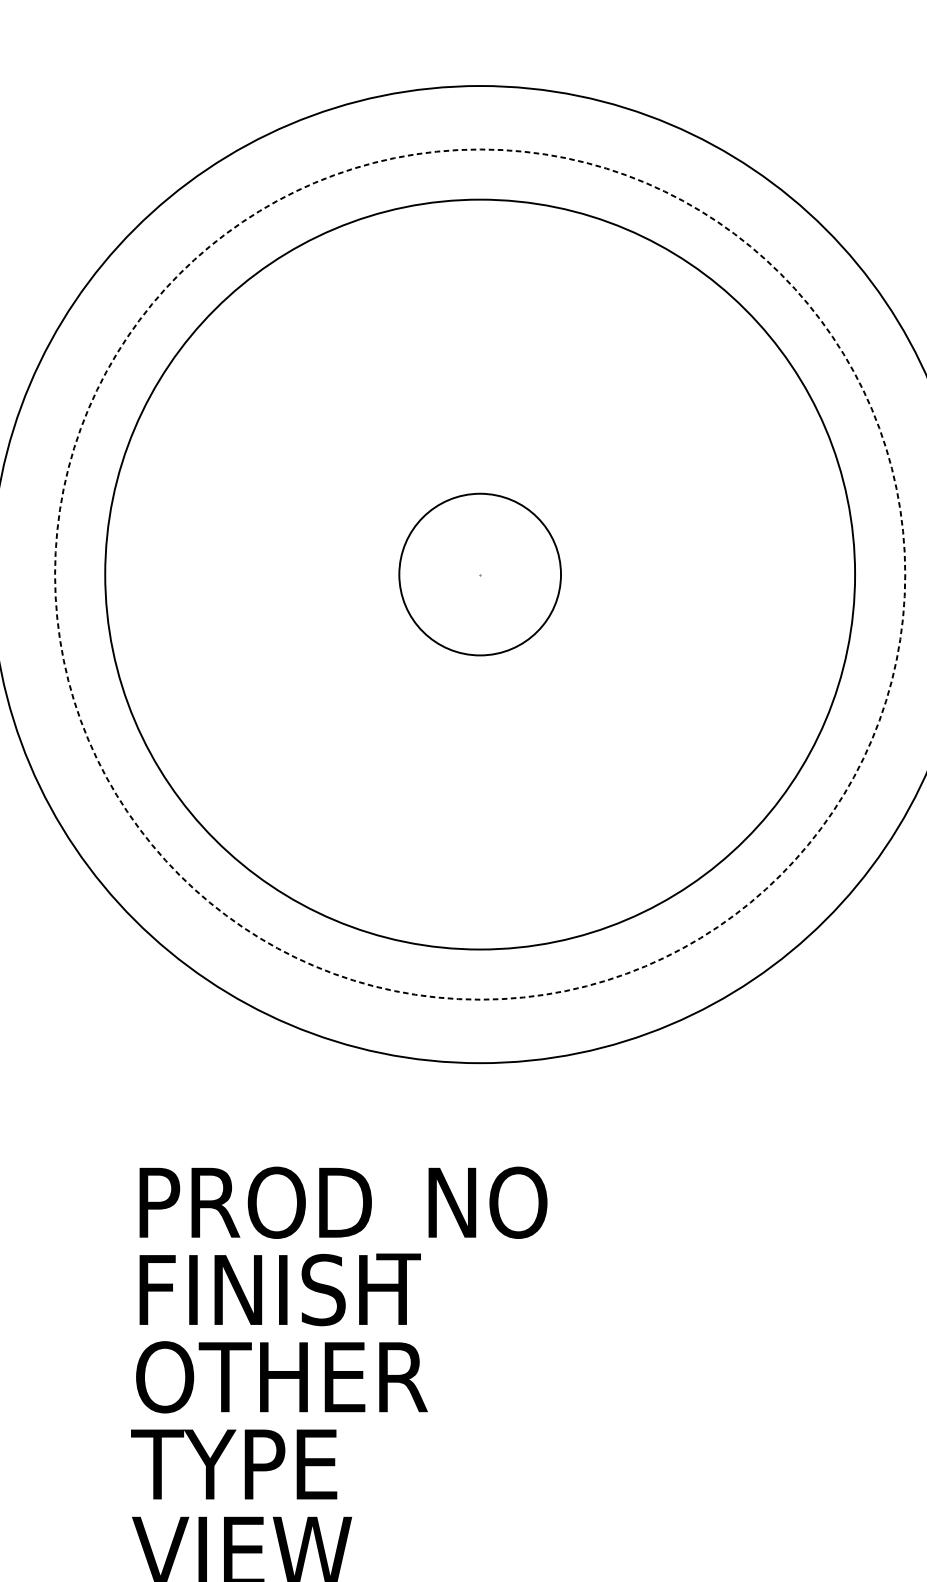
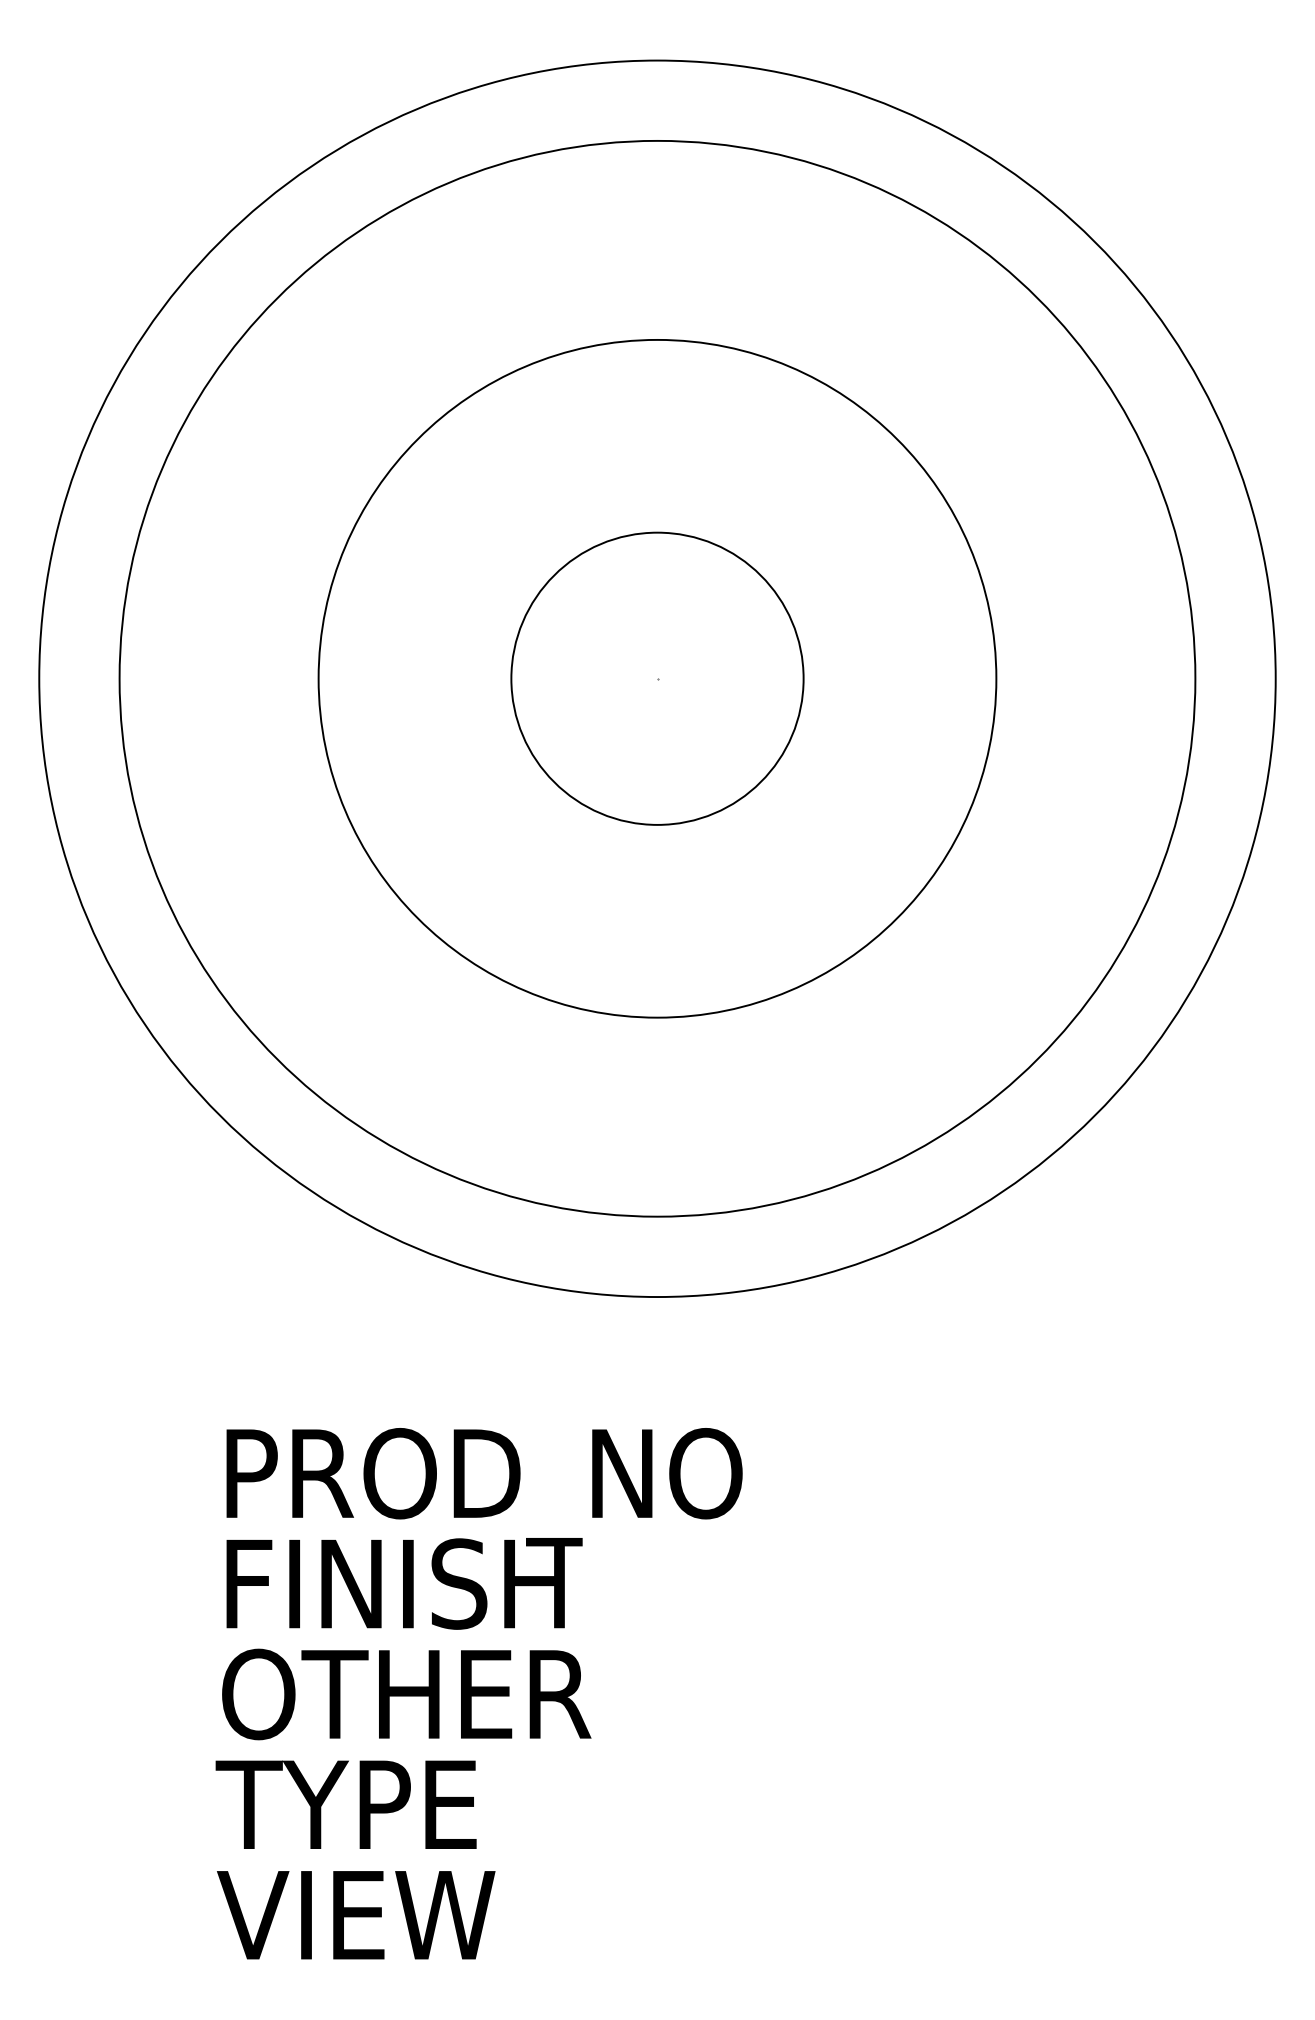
circle: (480, 574) -> (657, 678), dashed -> solid
circle: (480, 574) -> (657, 678), size x0.71
circle: (480, 574) -> (657, 678), size x1.43

